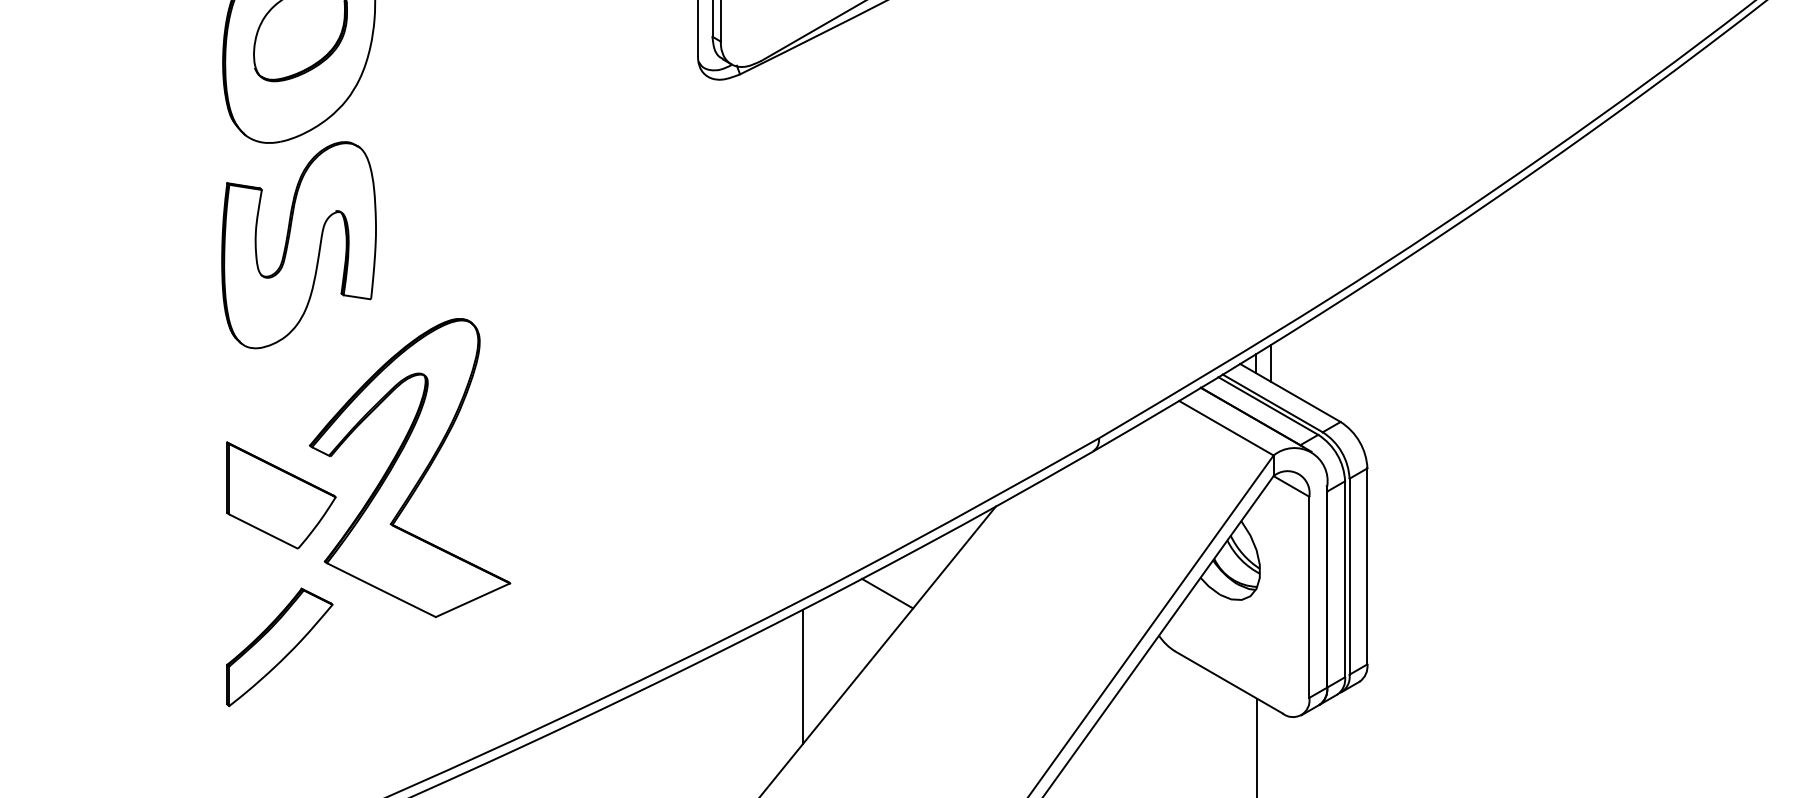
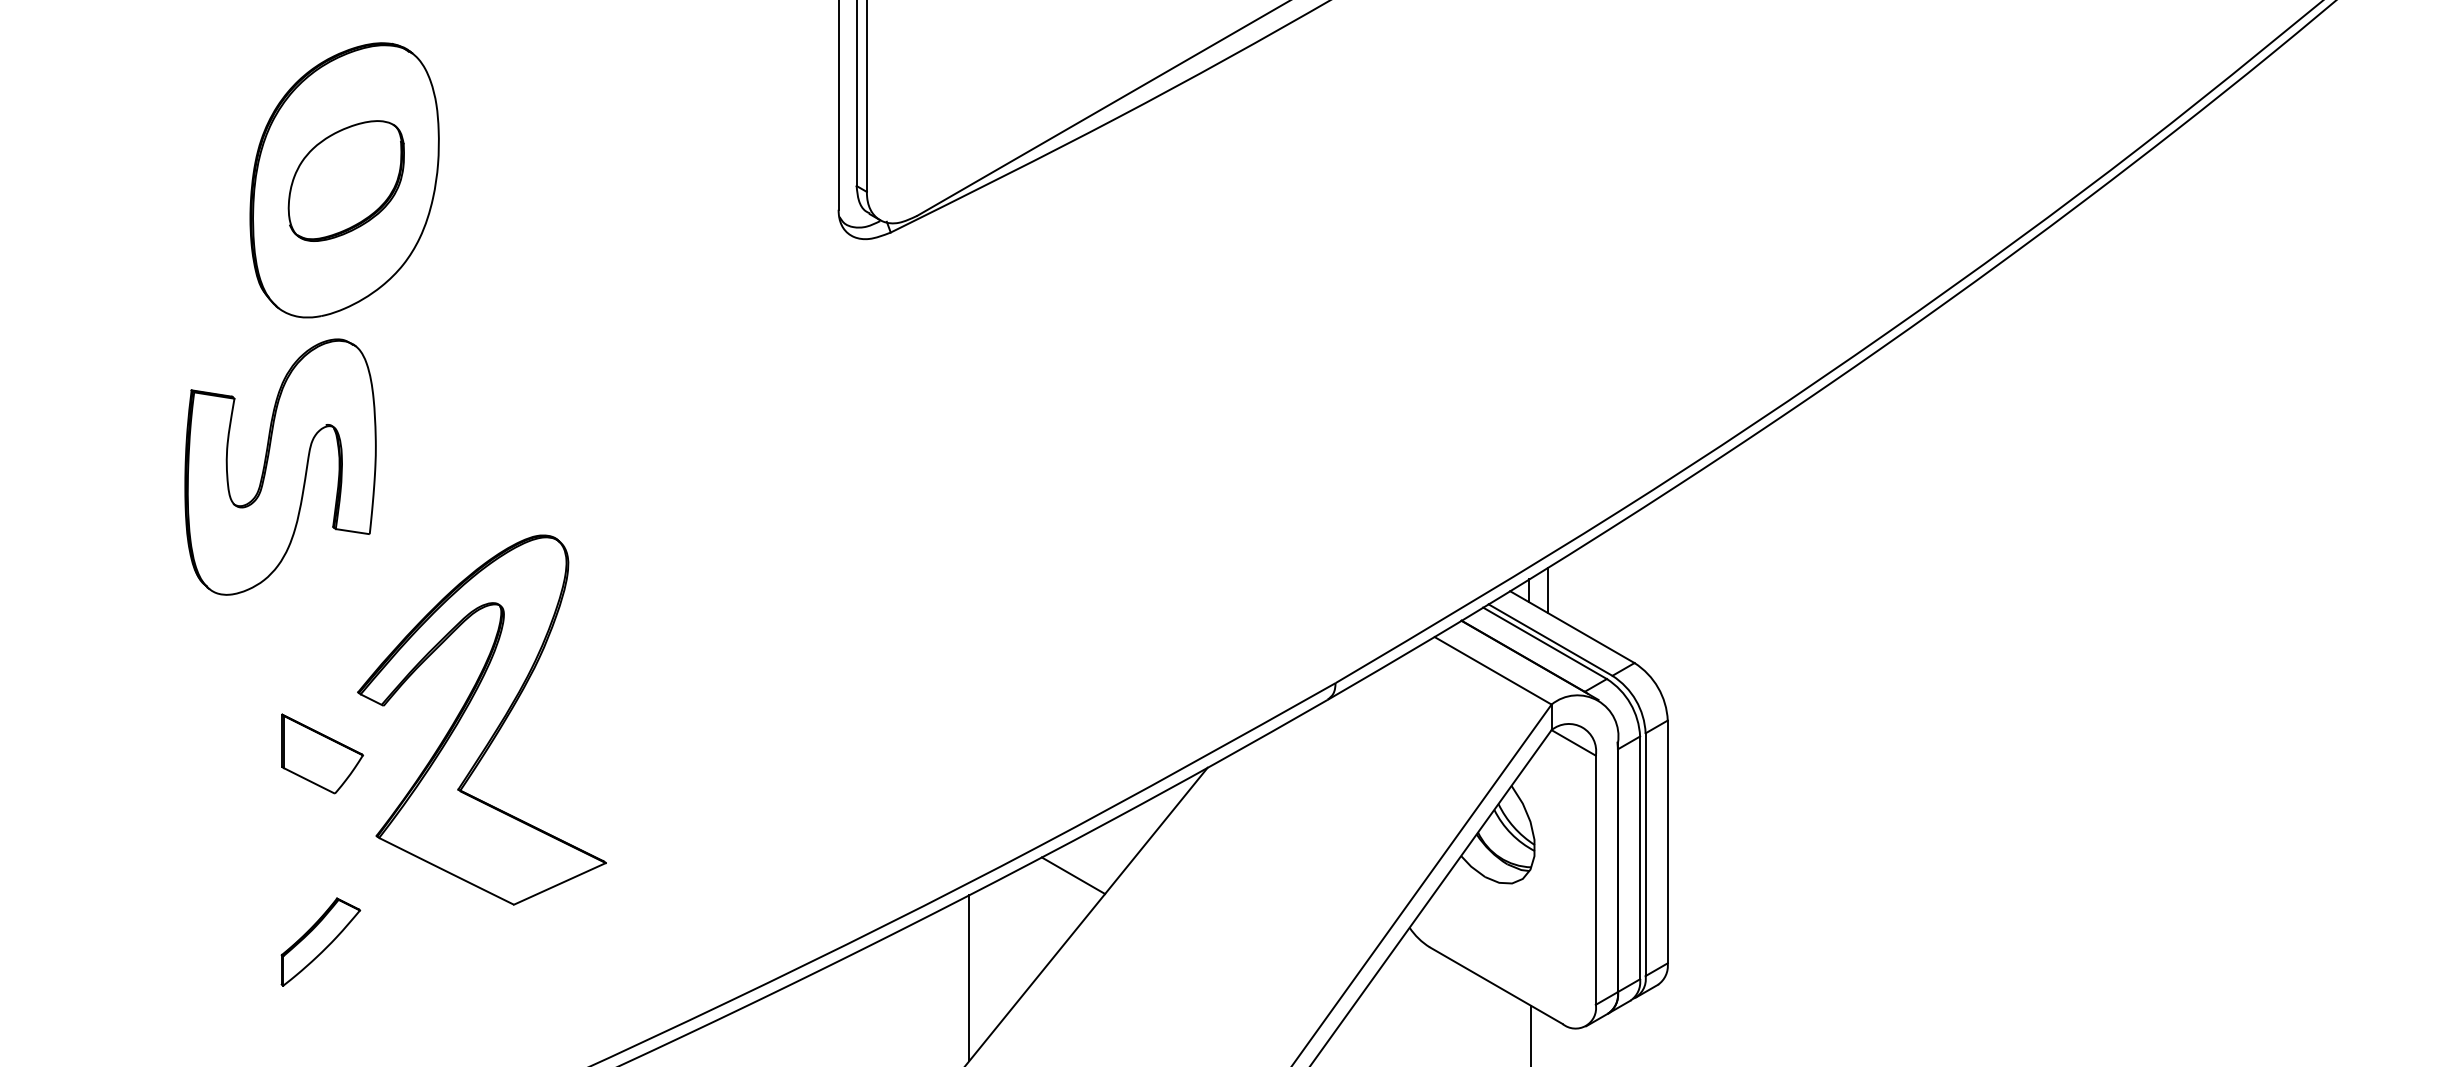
part: (299, 244) -> (280, 466), moved
part: (281, 494) -> (322, 753), size x0.6
part: (279, 646) -> (320, 941), size x0.6

